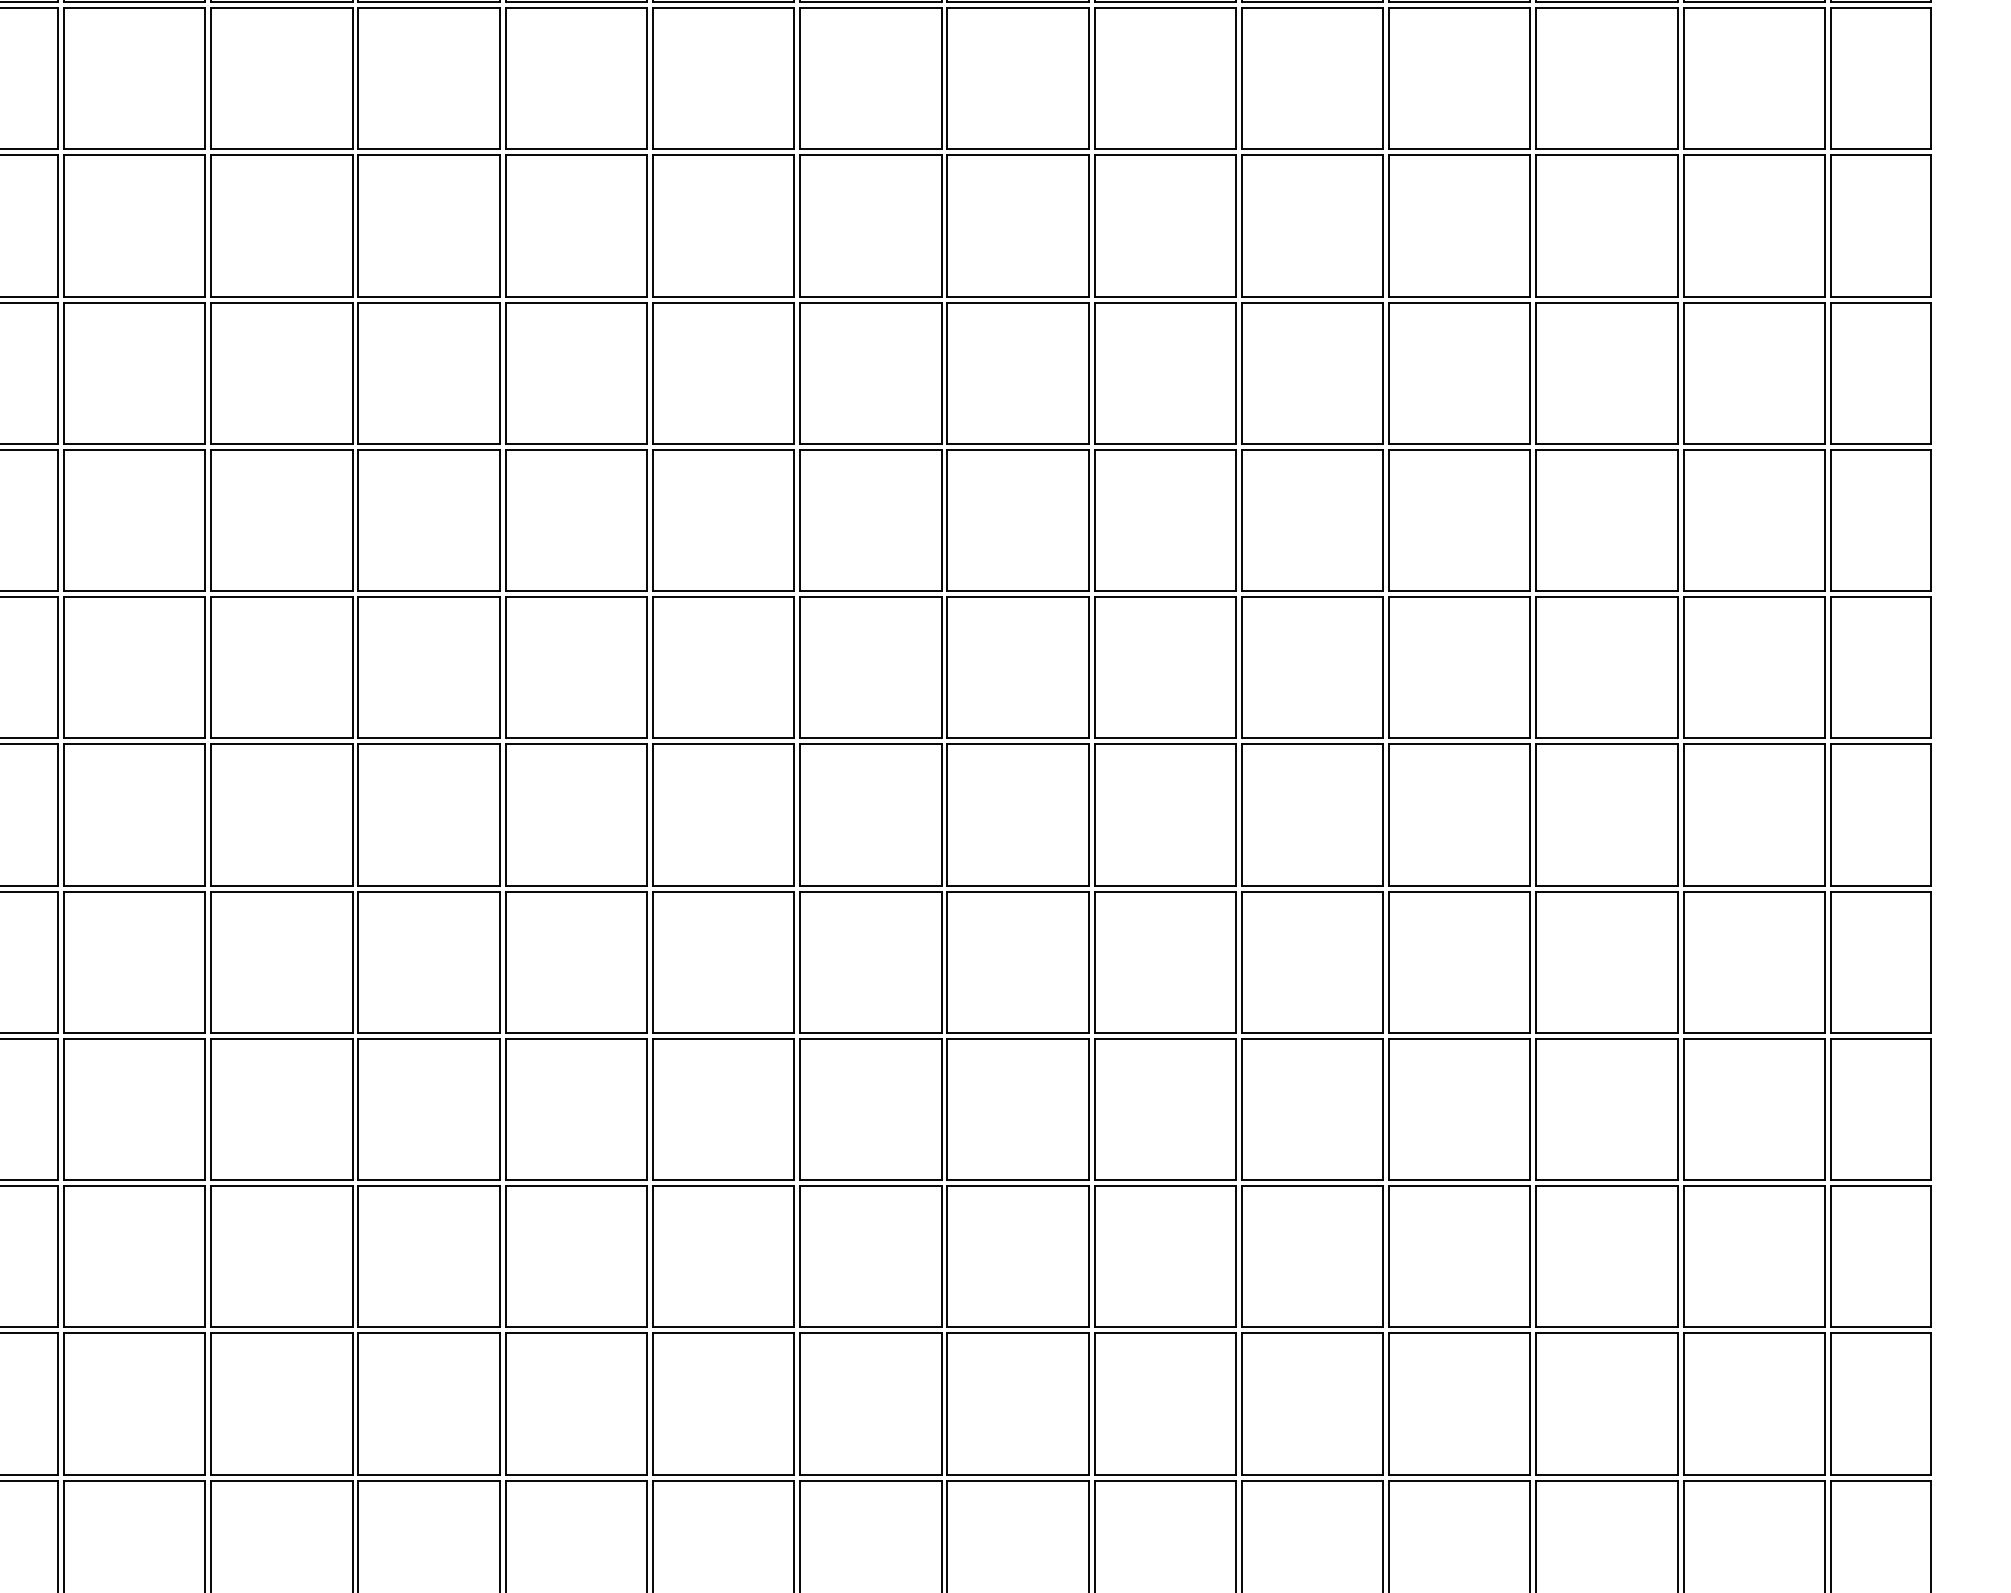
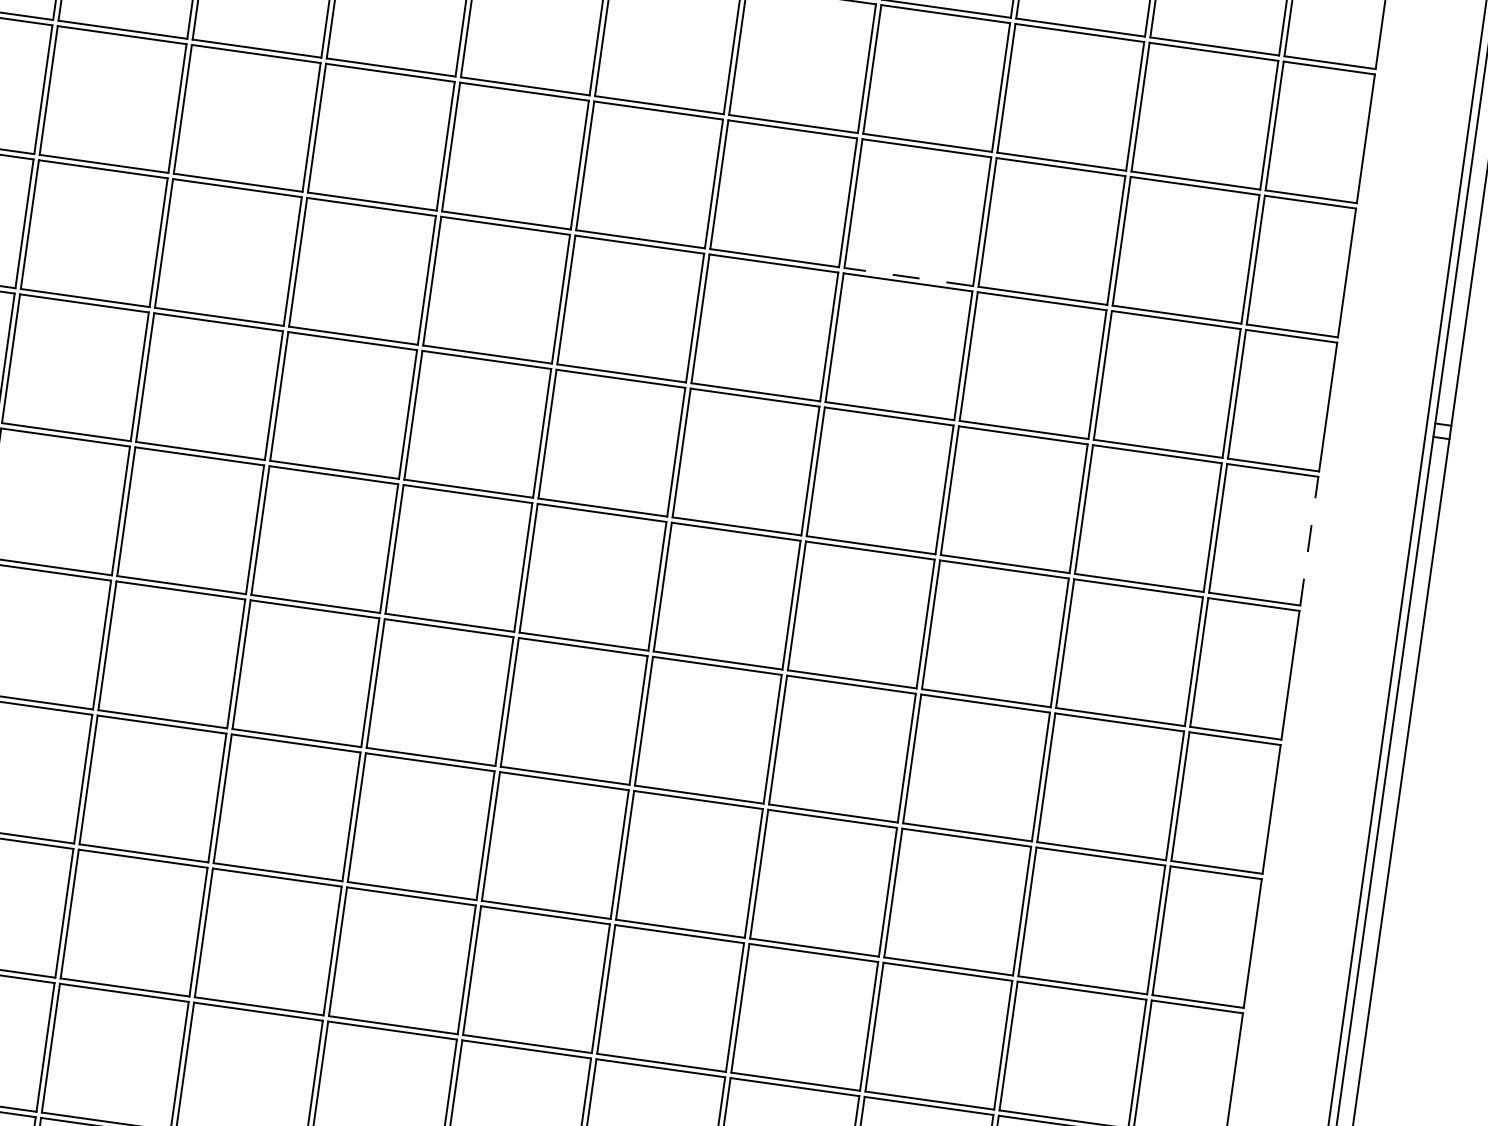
line: (1459, 591) -> (908, 277), solid -> dashed
line: (1931, 815) -> (1309, 541), solid -> dashed

